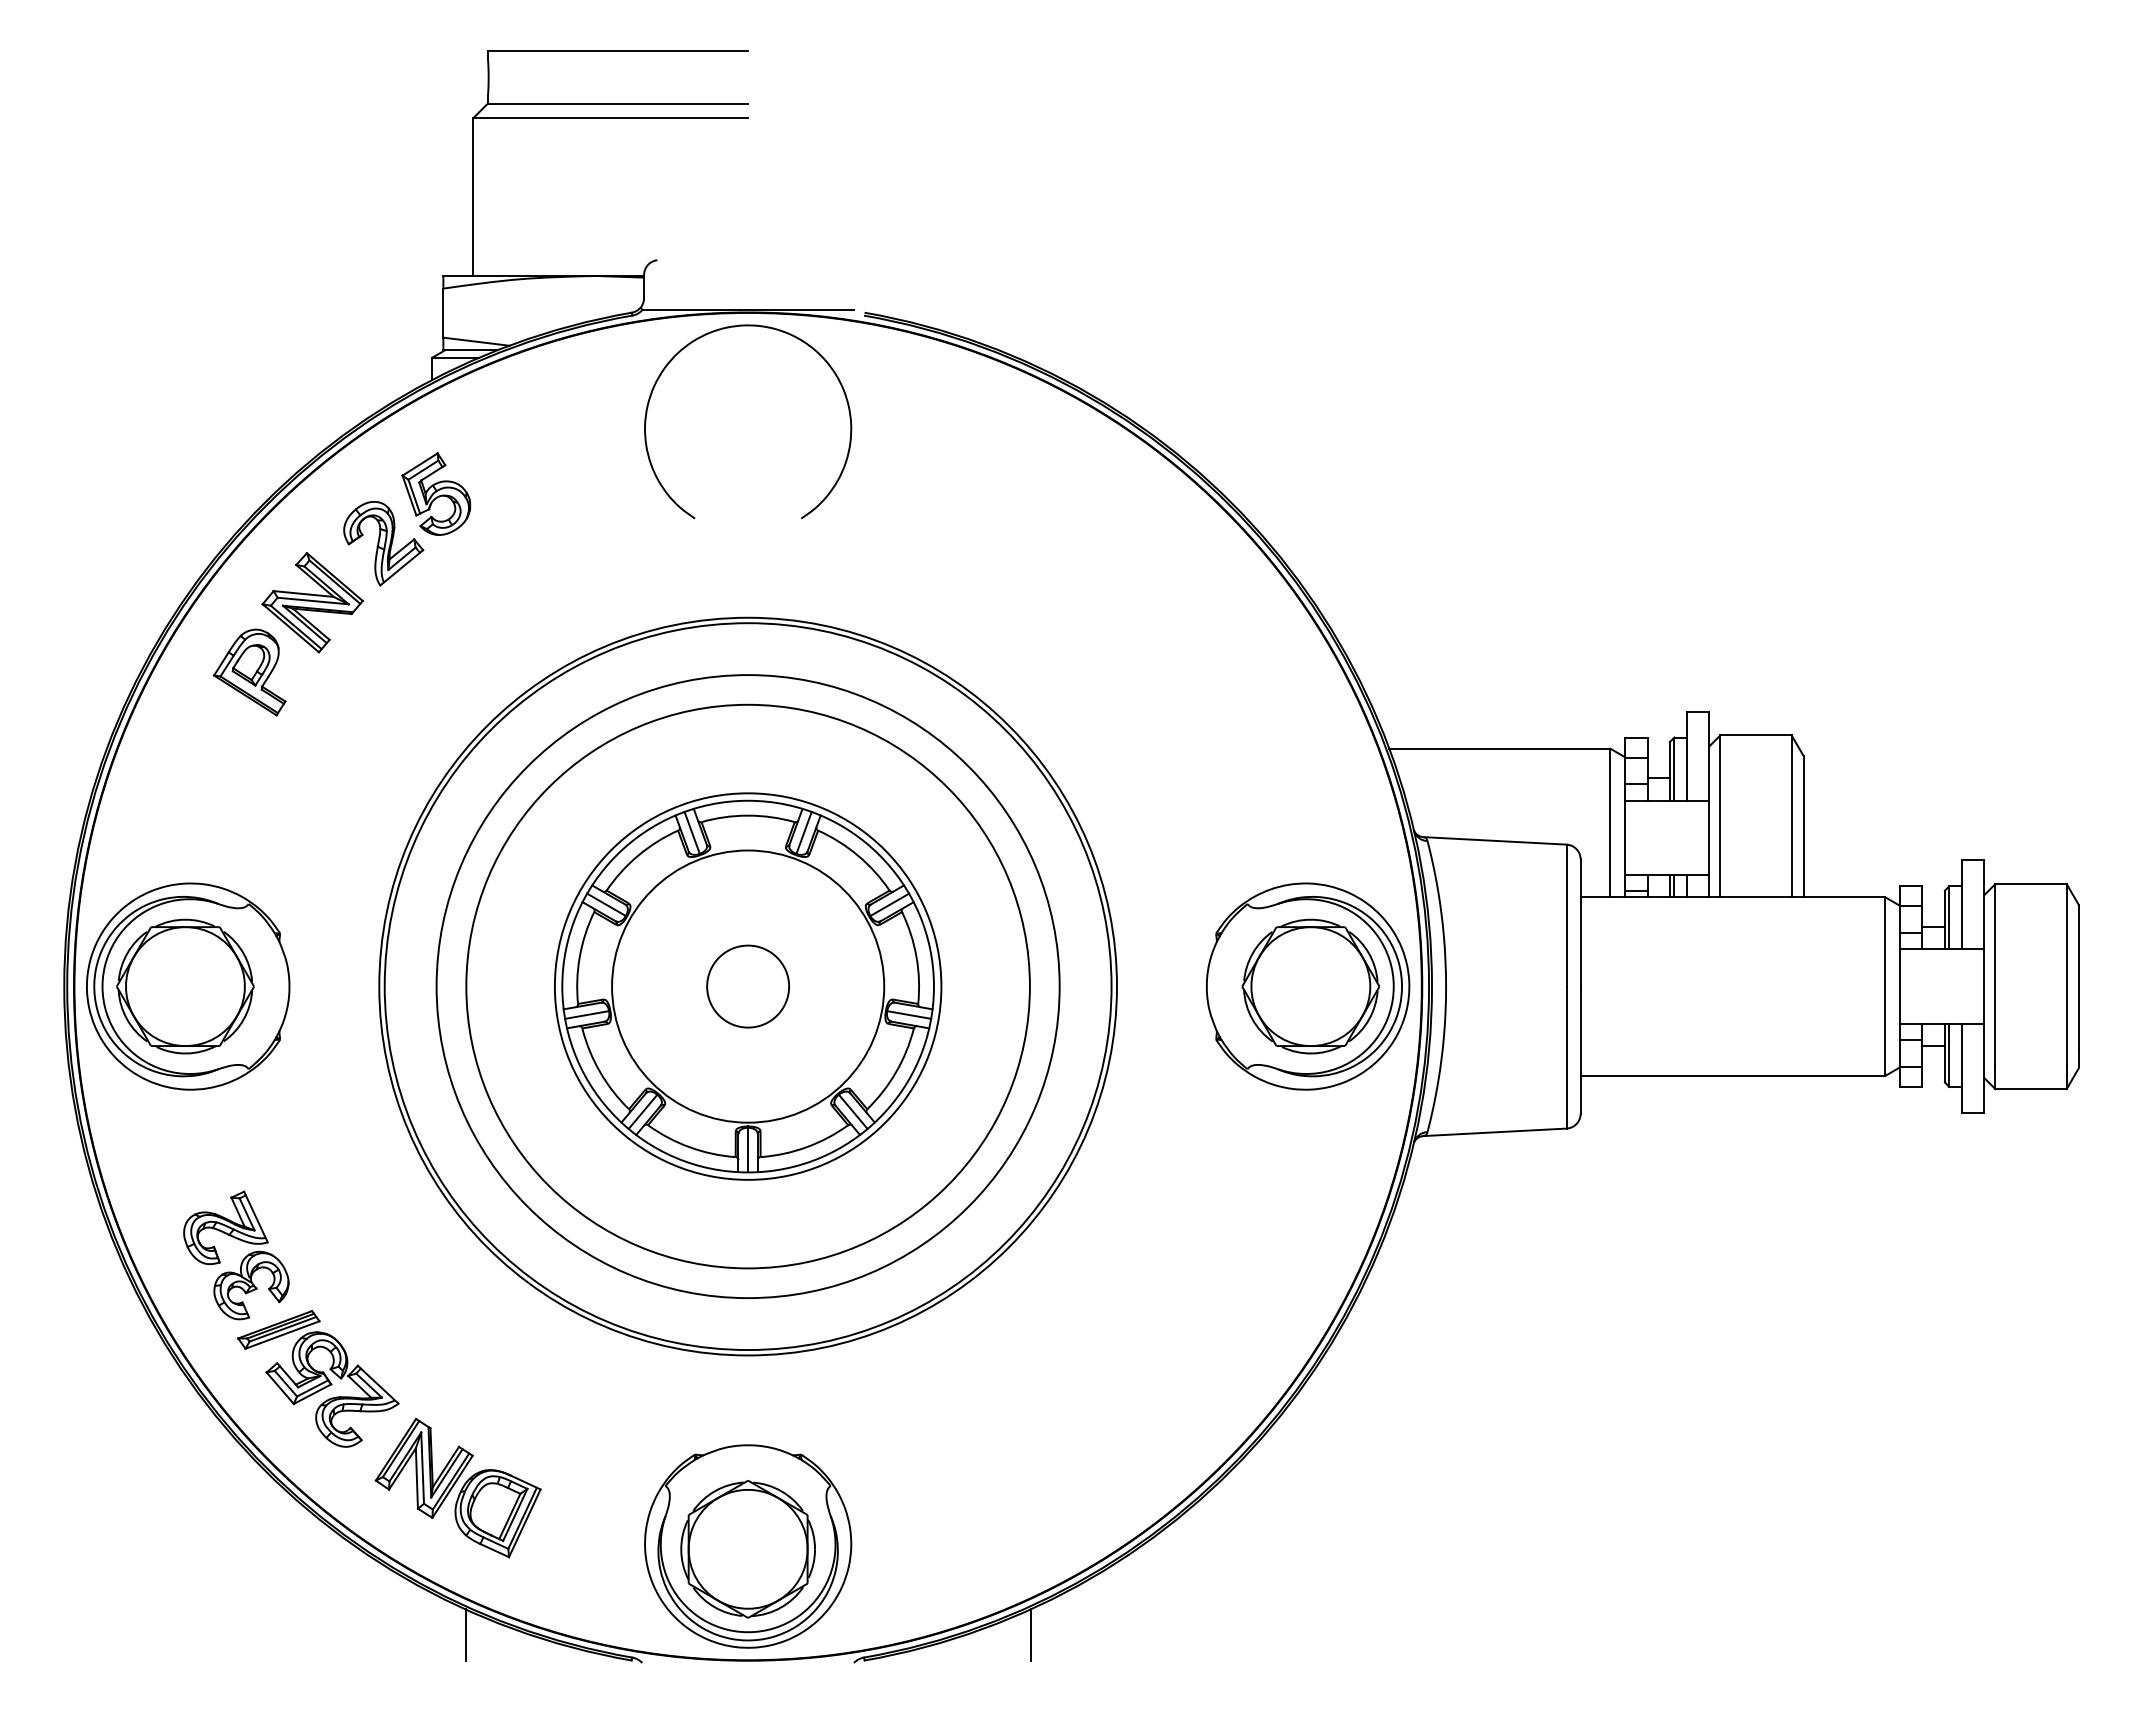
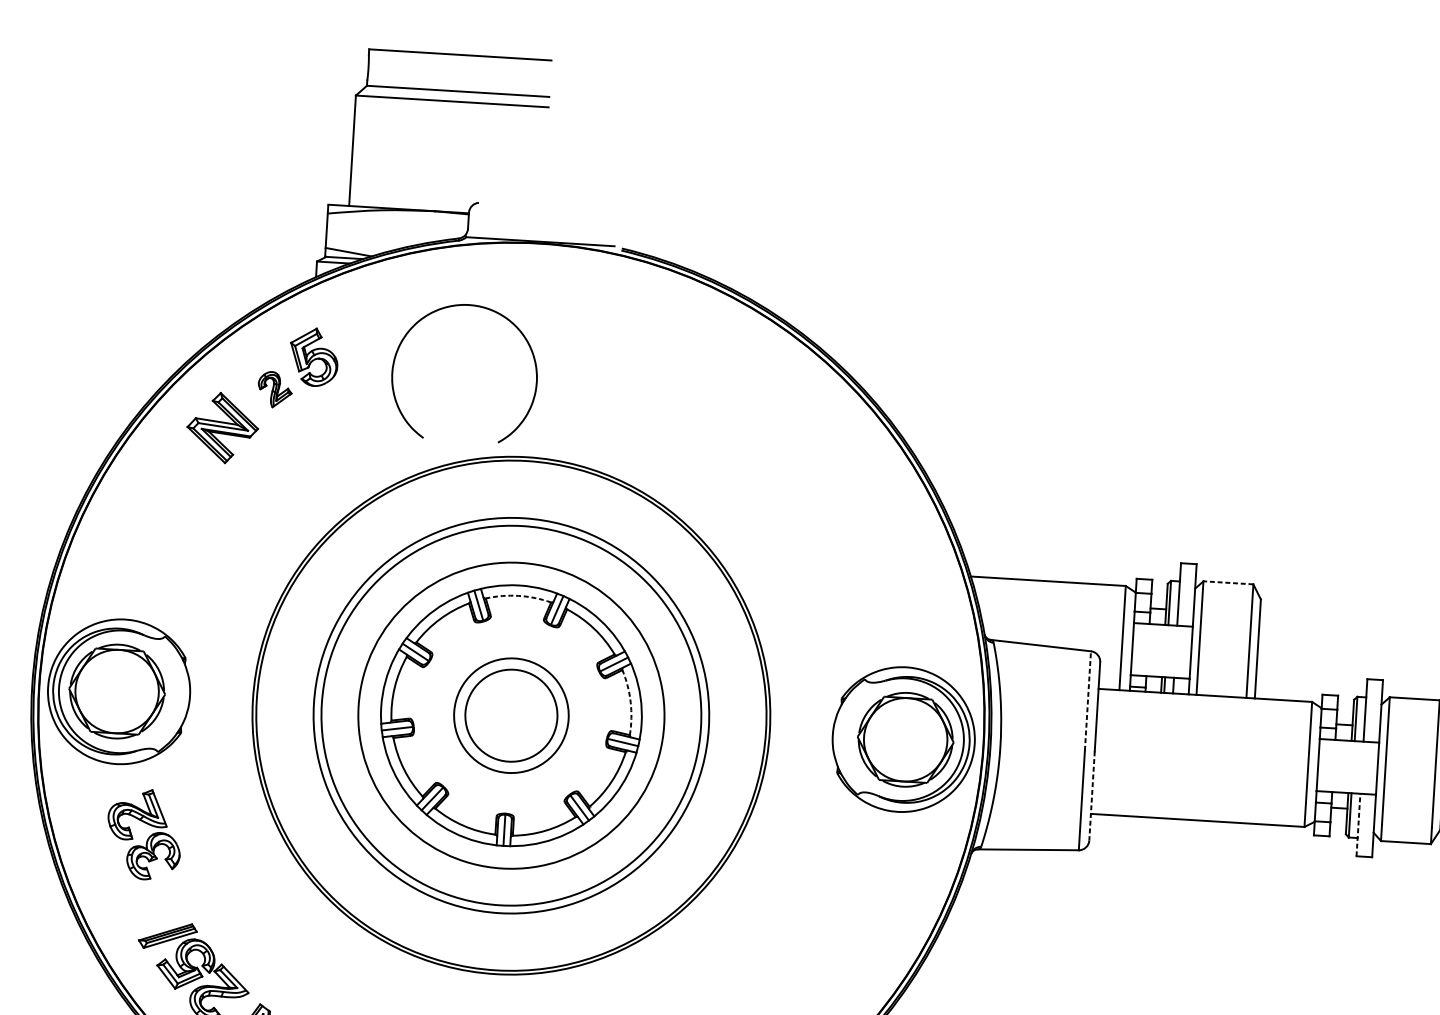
curve: (735, 327) -> (460, 305), moved
part: (383, 543) -> (274, 389), size x0.6
part: (249, 672) -> (175, 474), removed
line: (1756, 735) -> (1228, 582), solid -> dashed
arc: (748, 815) -> (519, 595), solid -> dashed
line: (1566, 915) -> (1087, 700), solid -> dashed
arc: (916, 956) -> (630, 701), solid -> dashed
circle: (747, 986) -> (510, 715), size x0.7
circle: (747, 986) -> (510, 715), size x1.4
circle: (748, 986) -> (511, 715), size x0.6
circle: (748, 986) -> (511, 715), size x1.6
line: (1580, 1050) -> (1091, 796), solid -> dashed
line: (1962, 1068) -> (1358, 825), solid -> dashed
part: (242, 1259) -> (148, 837), moved

